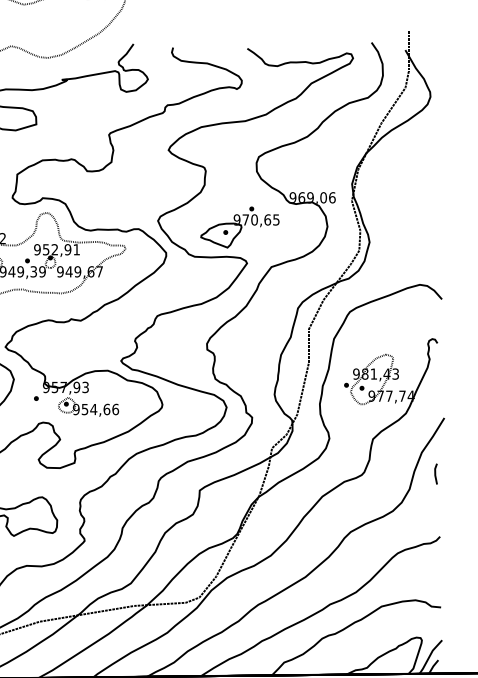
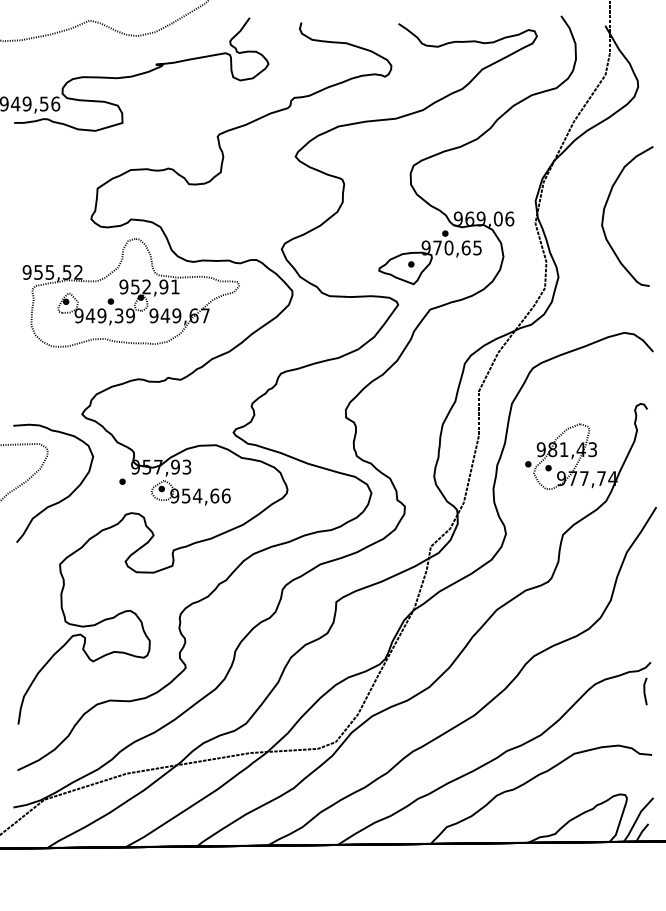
curve: (404, 195) -> (604, 216), added
part: (239, 227) -> (429, 257), moved
line: (436, 474) -> (645, 691), moved

